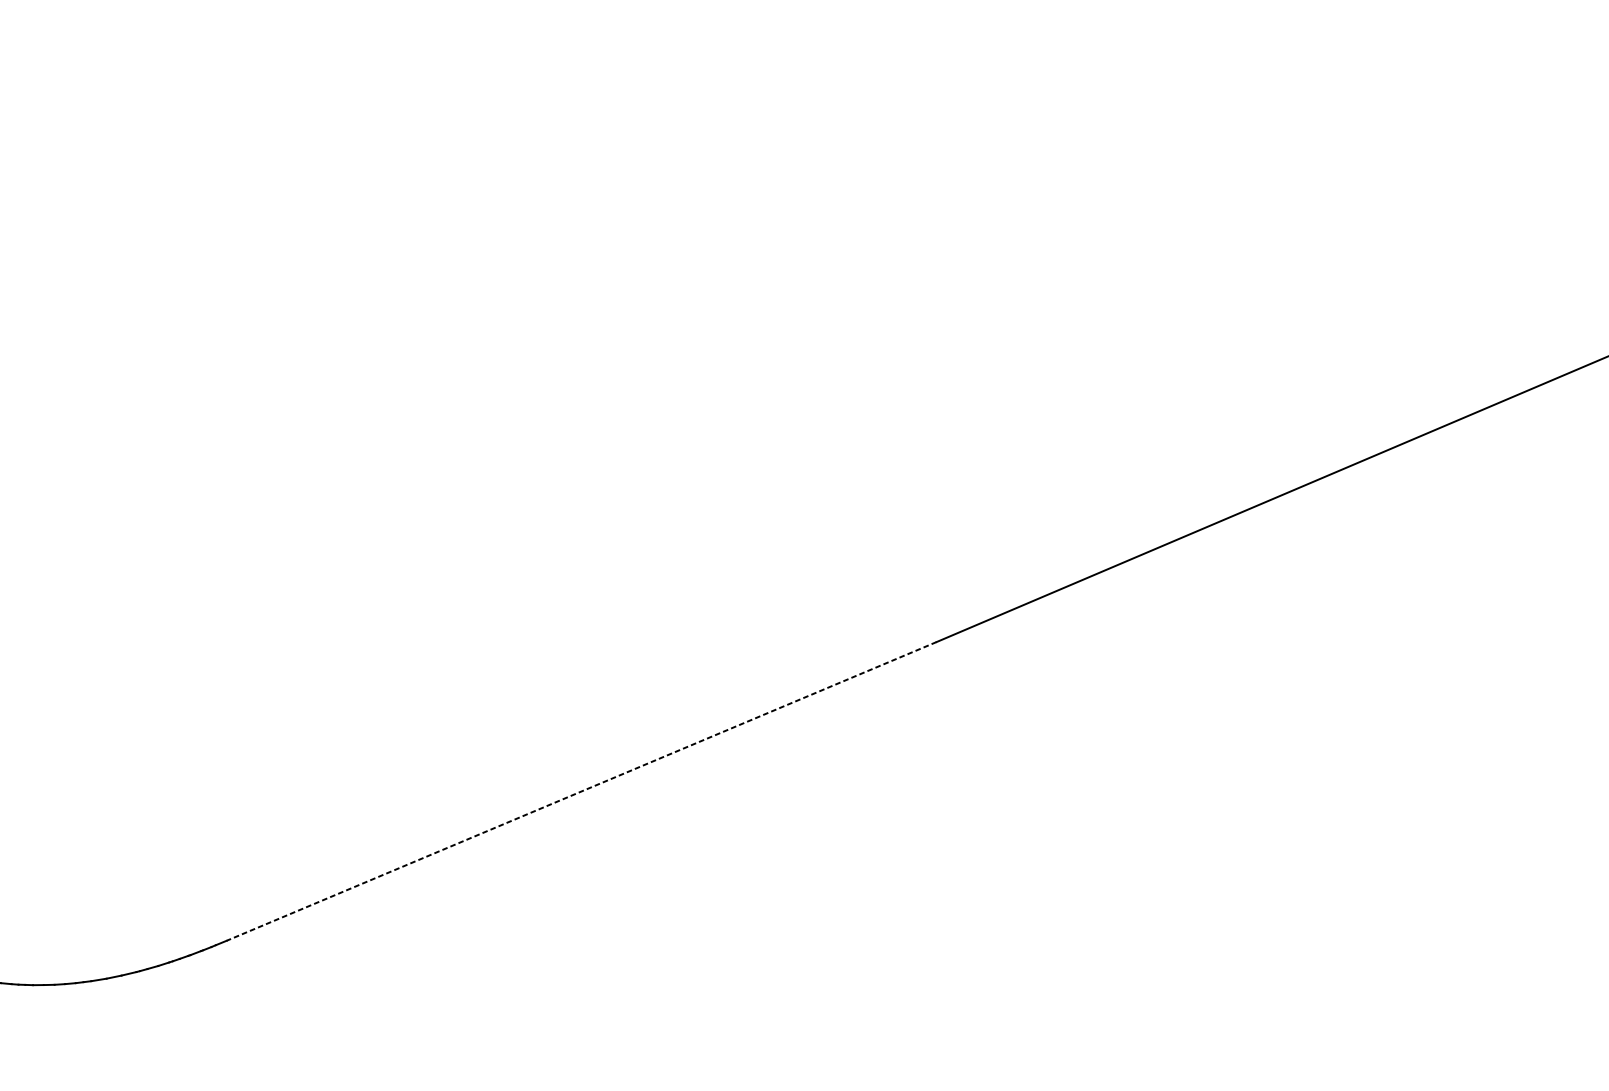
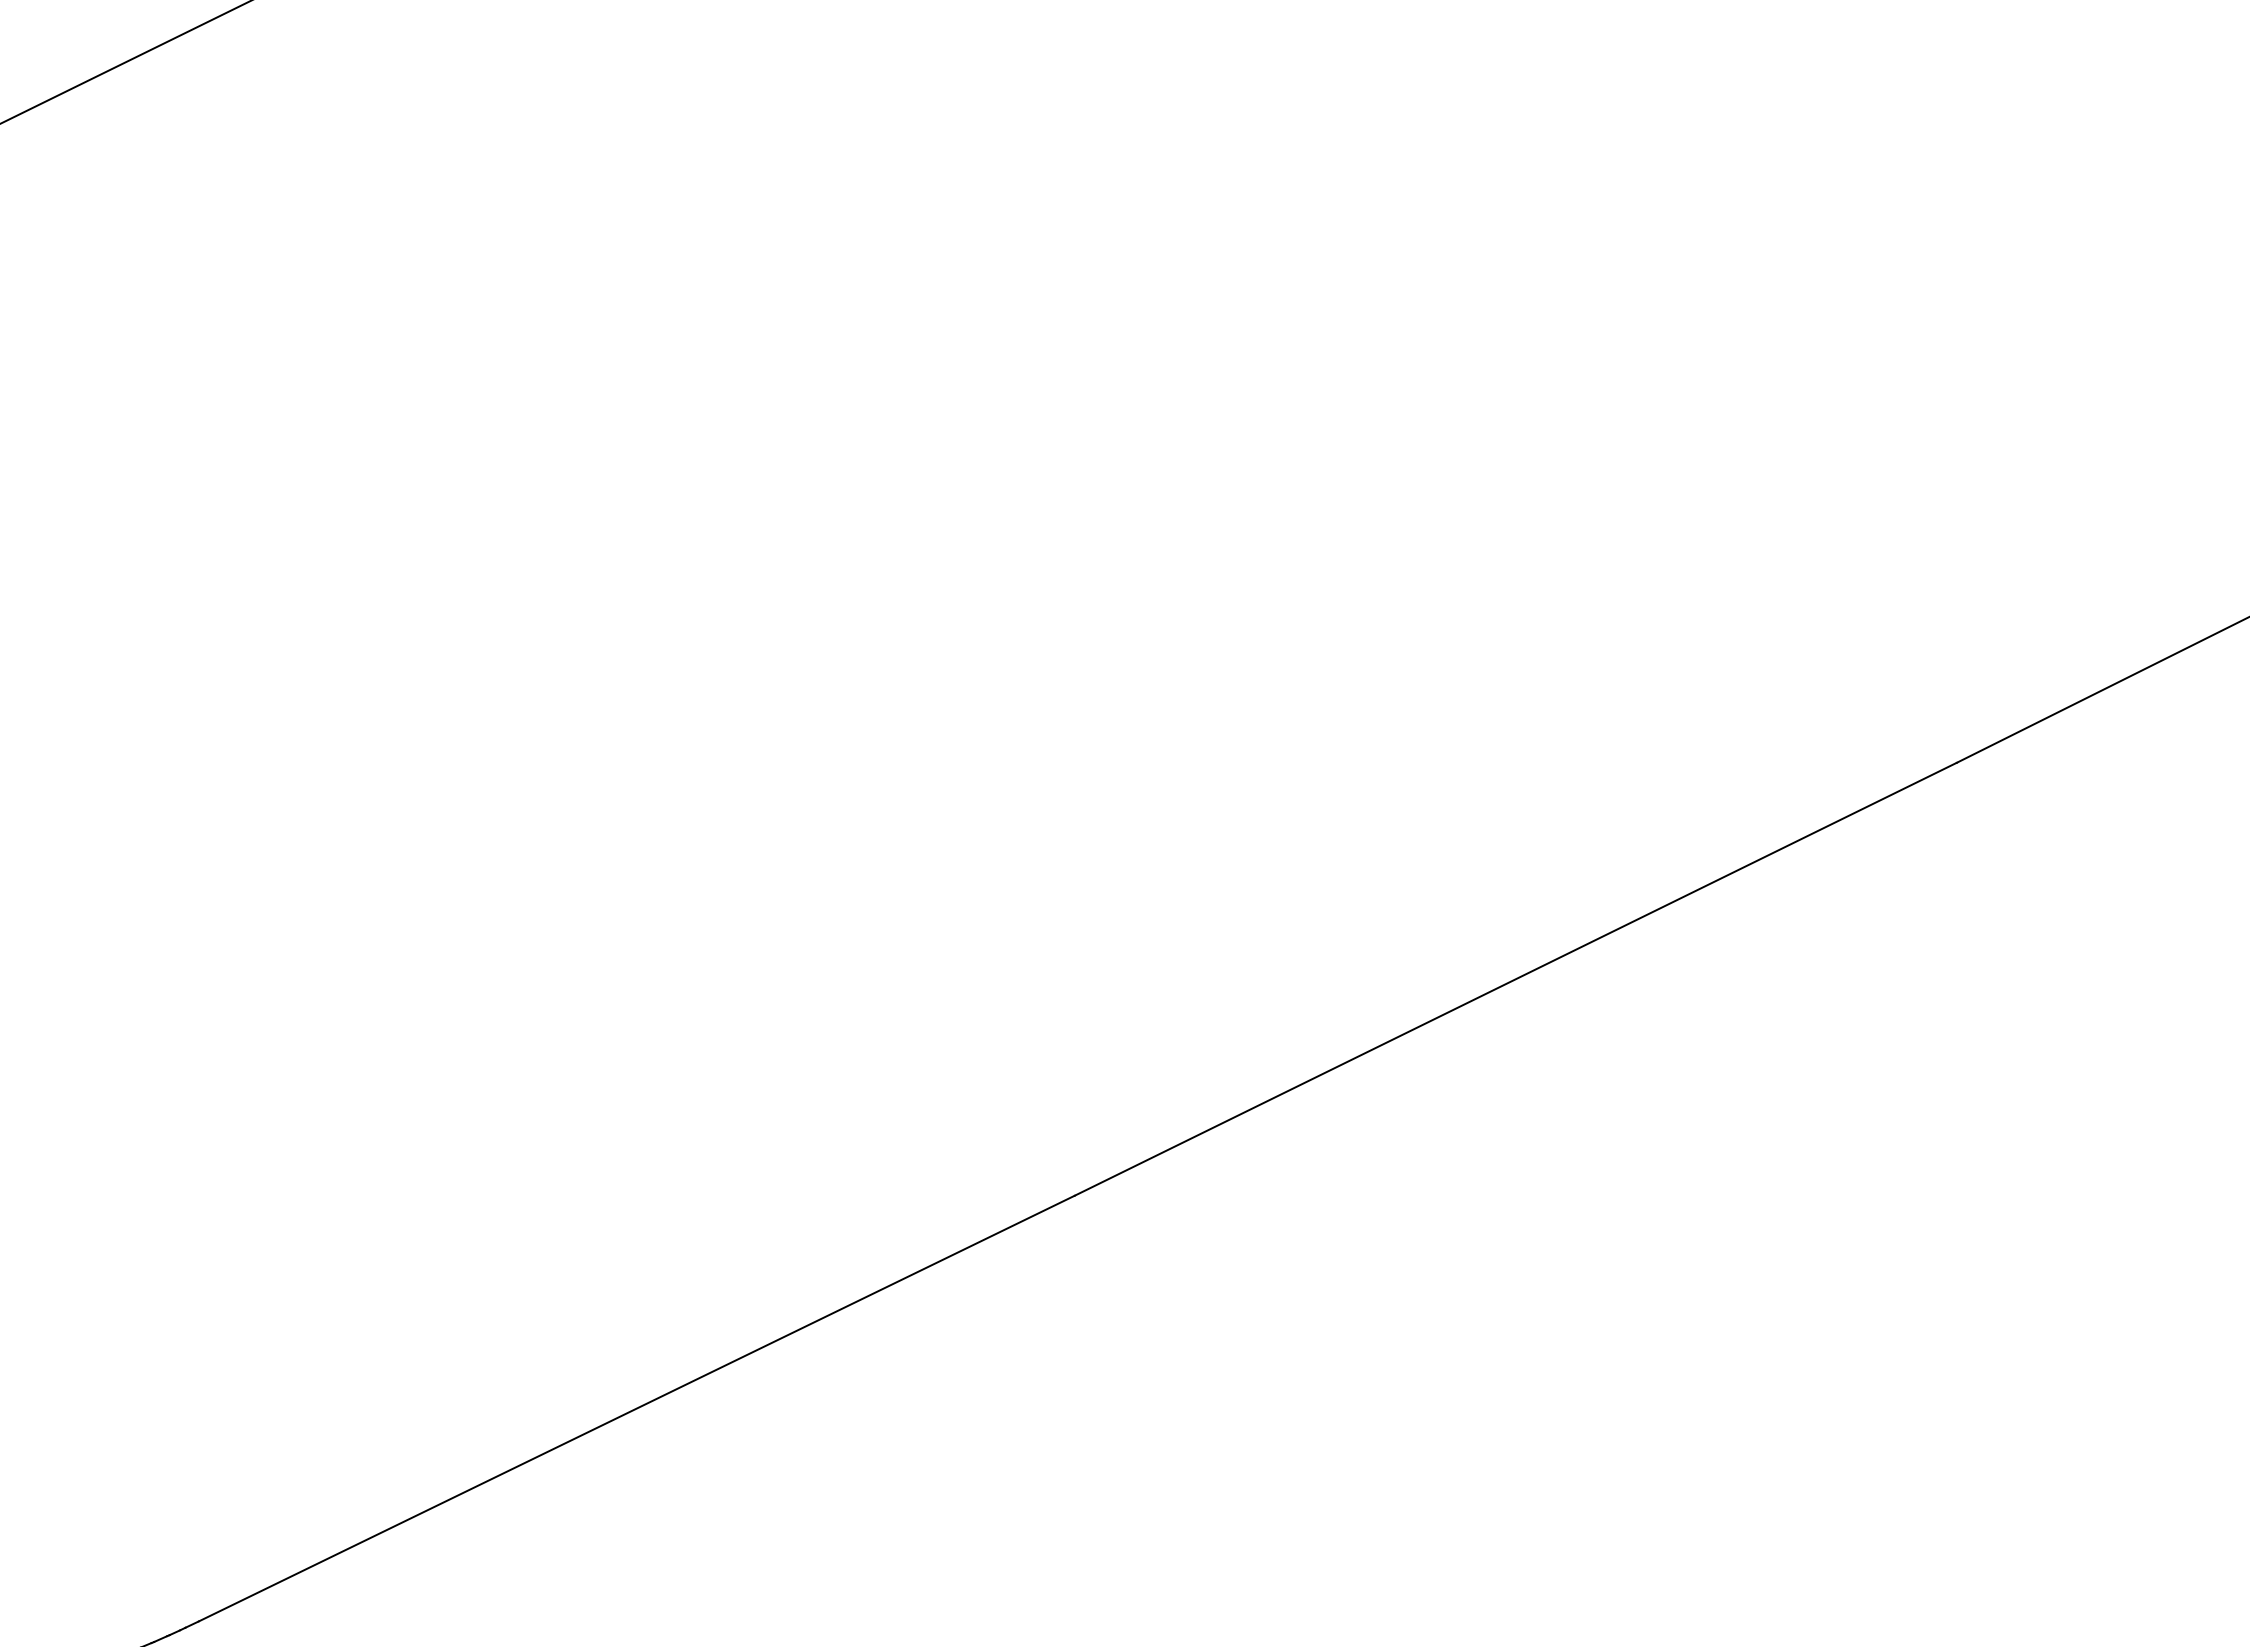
line: (581, 791) -> (636, 1408), dashed -> solid

